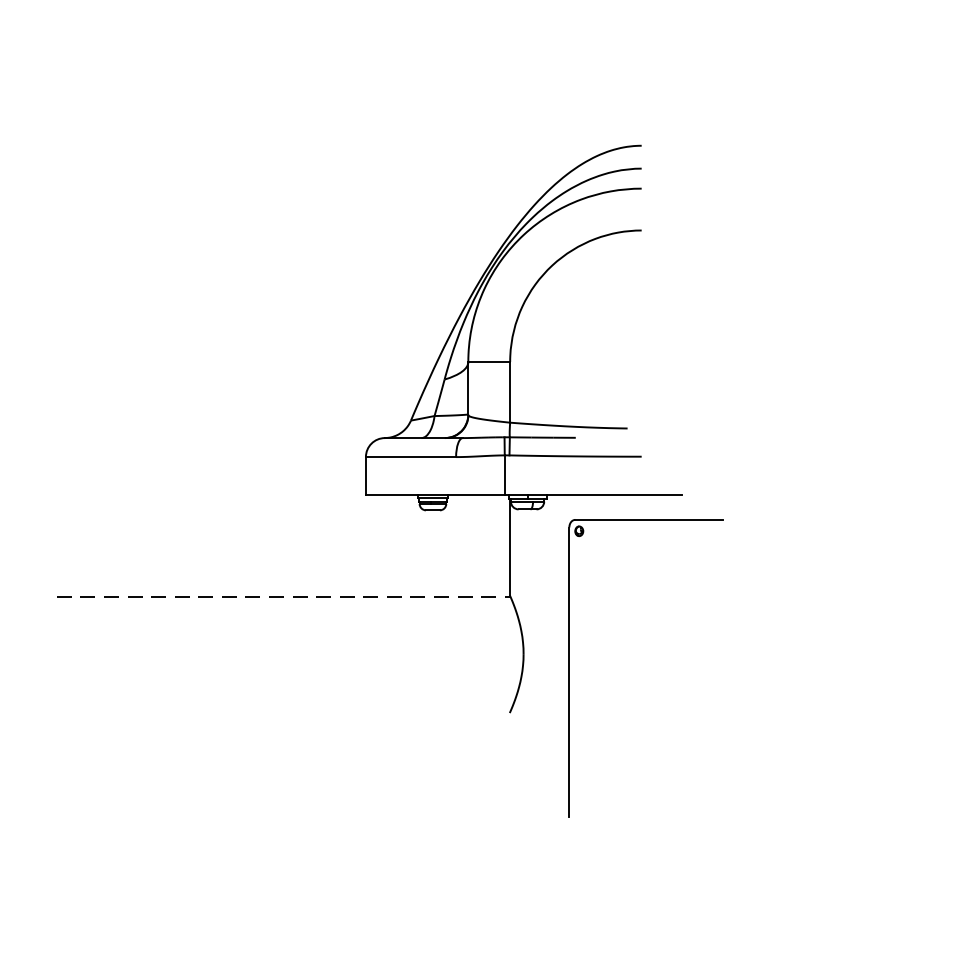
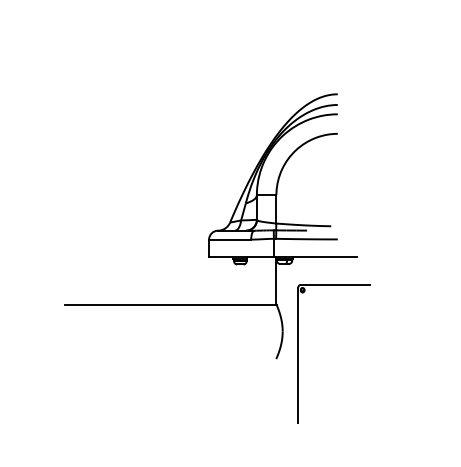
line: (283, 596) -> (170, 304), dashed -> solid
part: (570, 666) -> (298, 353), moved

